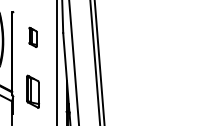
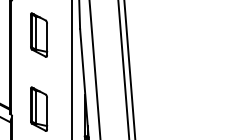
part: (32, 37) -> (38, 35), size x1.67

